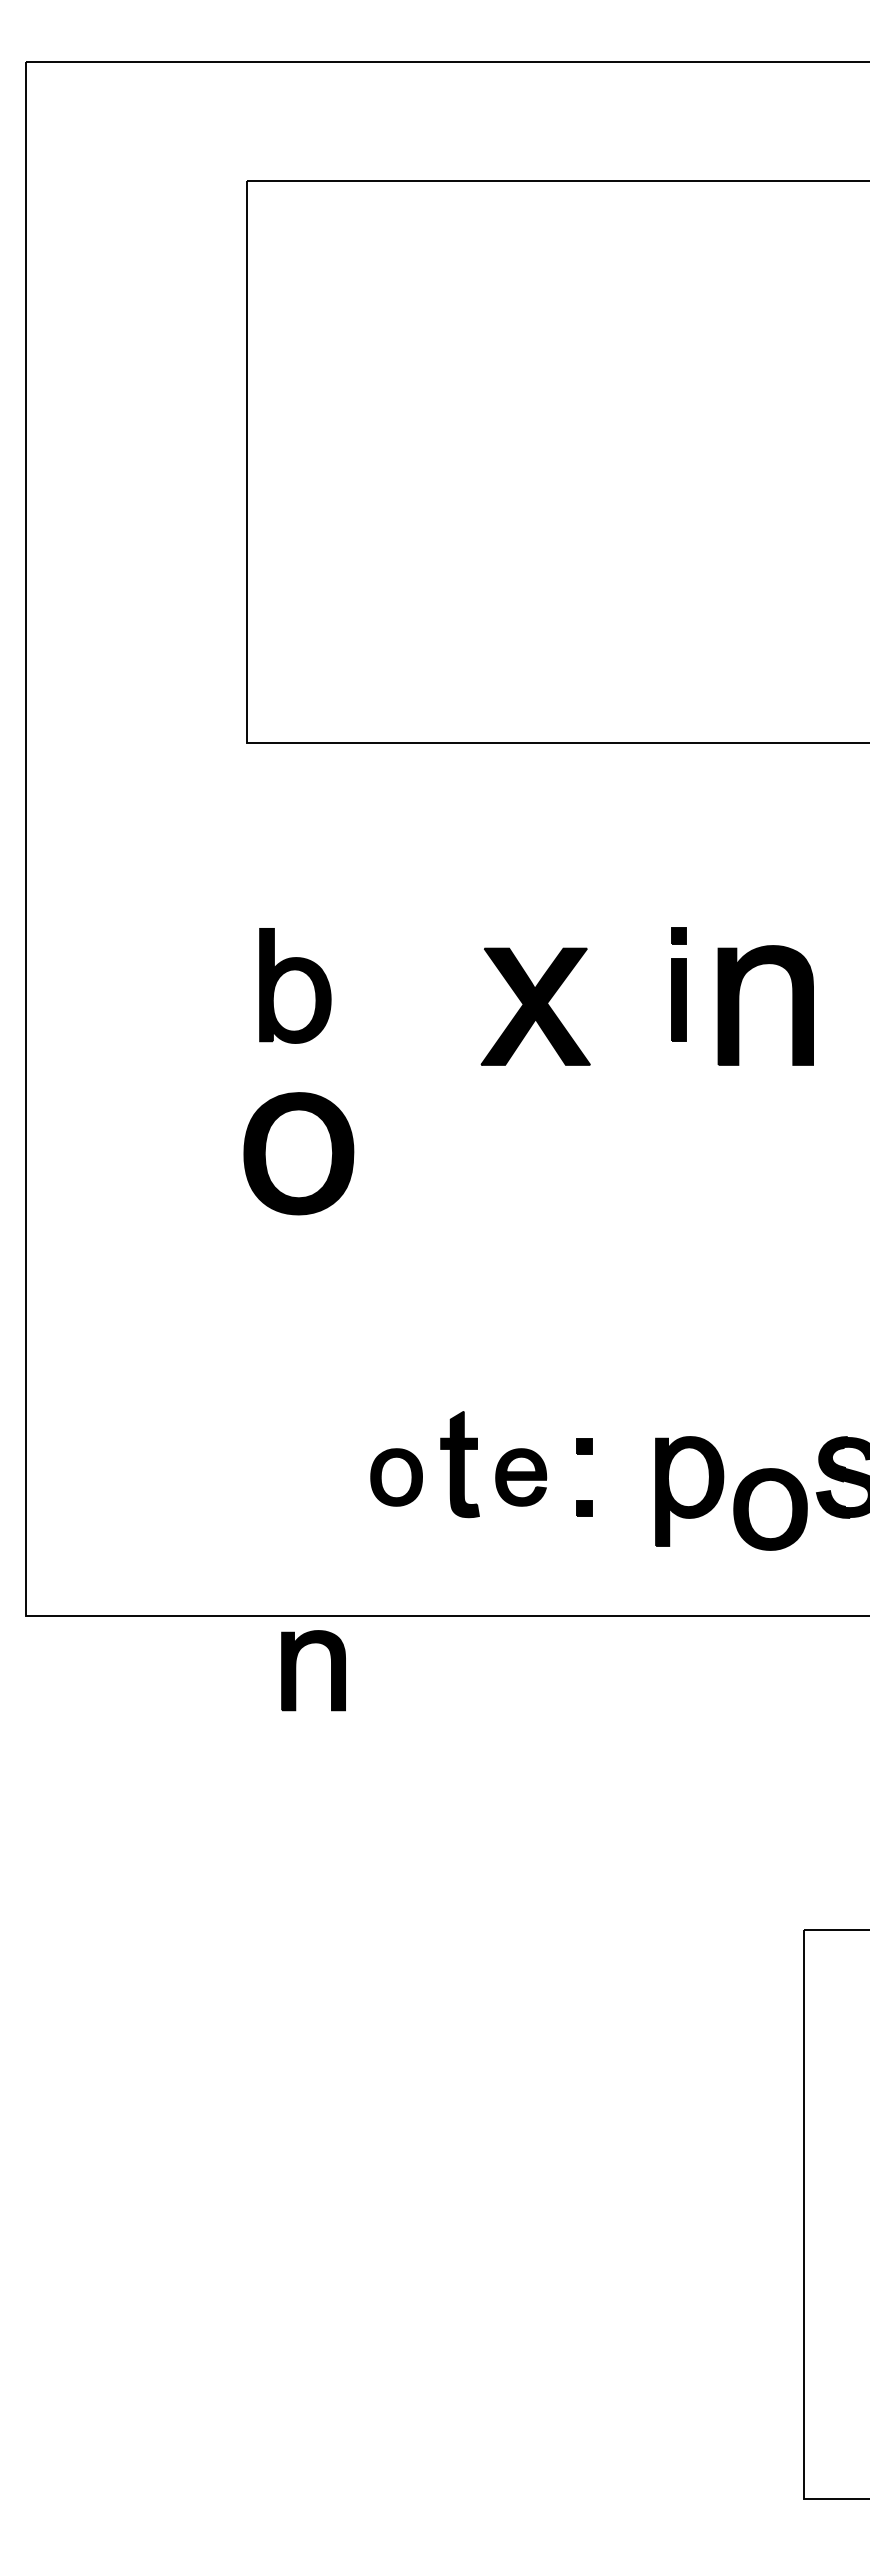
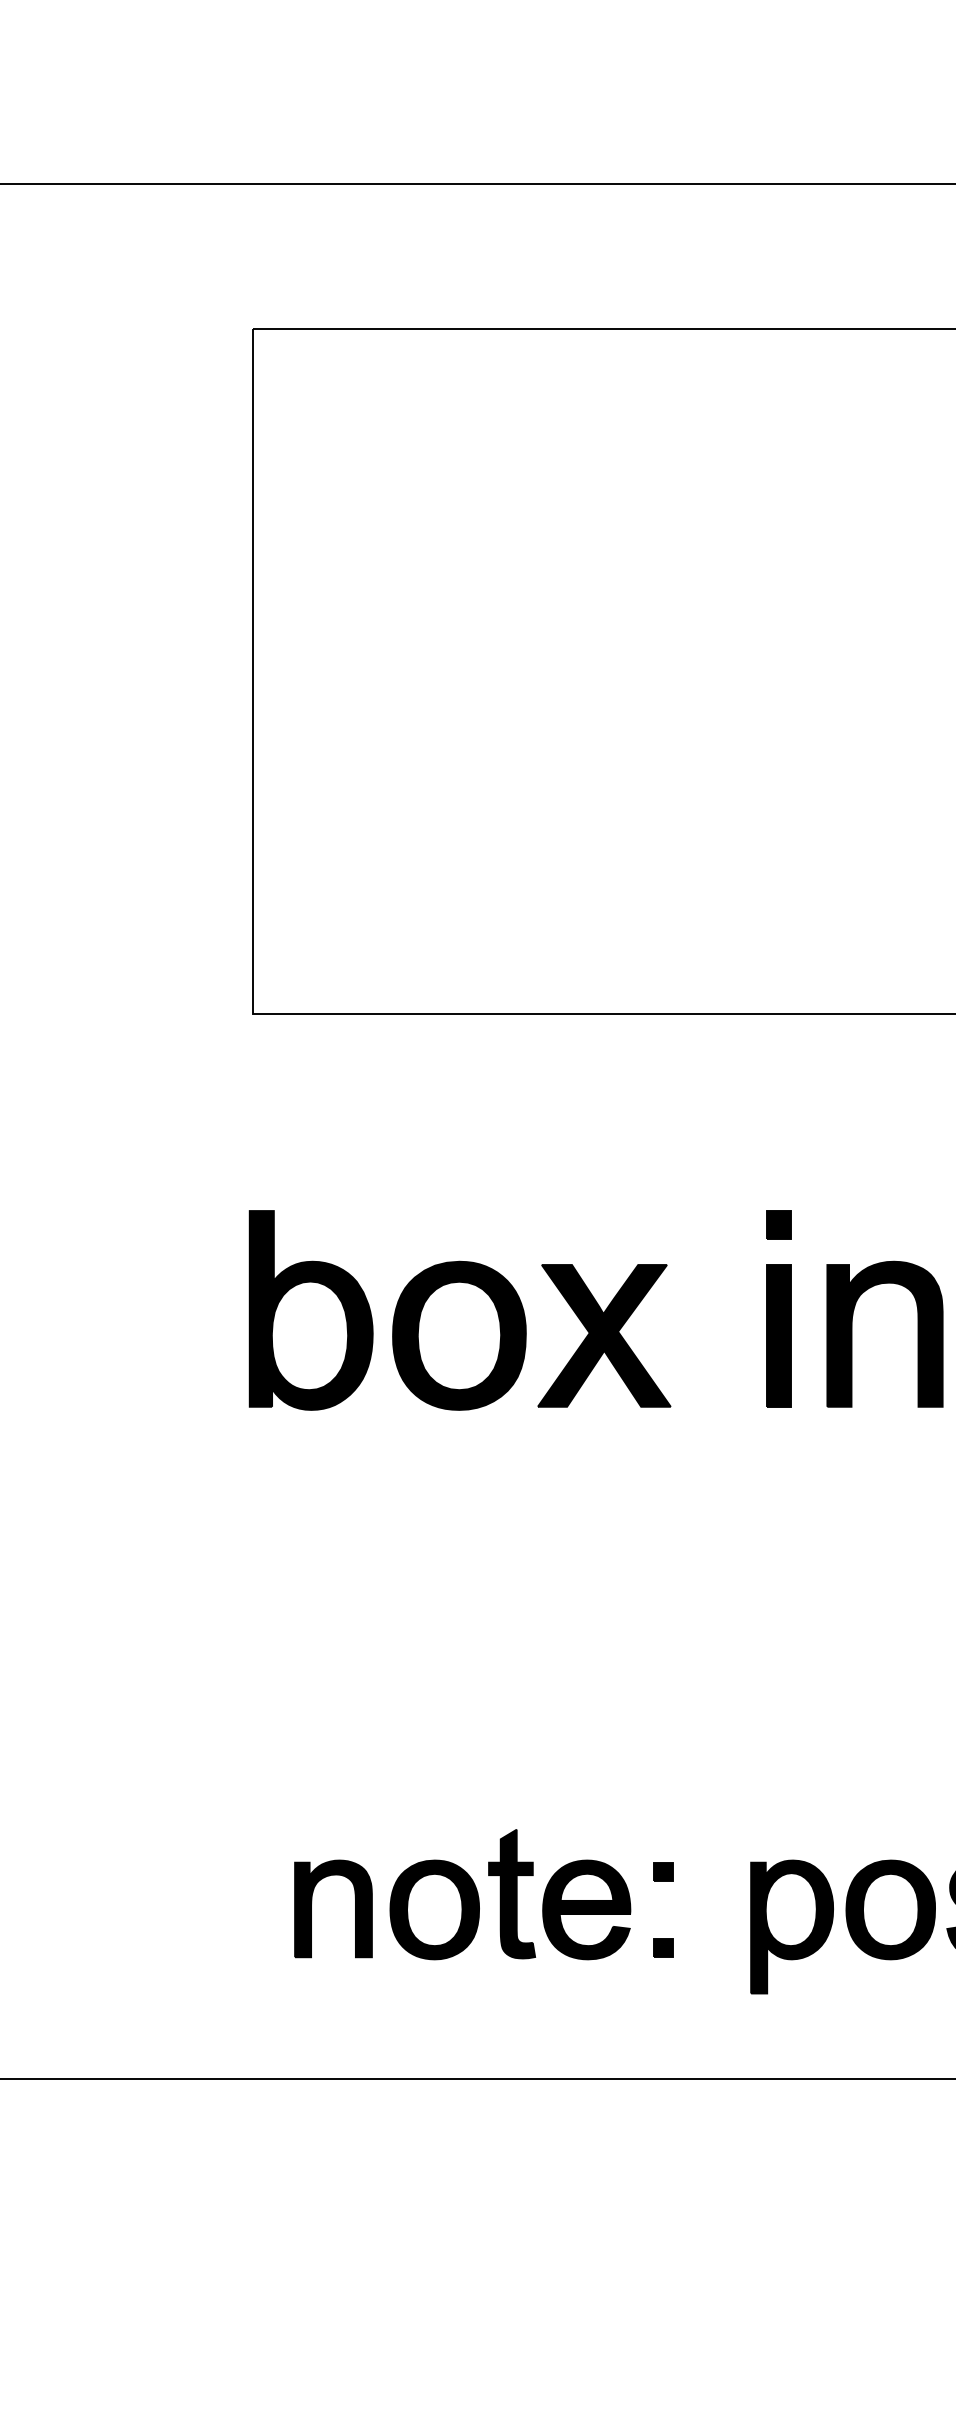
part: (678, 984) -> (778, 1308), size x1.43
part: (295, 985) -> (311, 1309), size x1.43
part: (298, 1153) -> (458, 1335), moved
part: (396, 1477) -> (434, 1909), size x1.43
part: (520, 1477) -> (585, 1909), size x1.43
part: (770, 1509) -> (890, 1909), moved
part: (296, 1670) -> (312, 1908), moved

